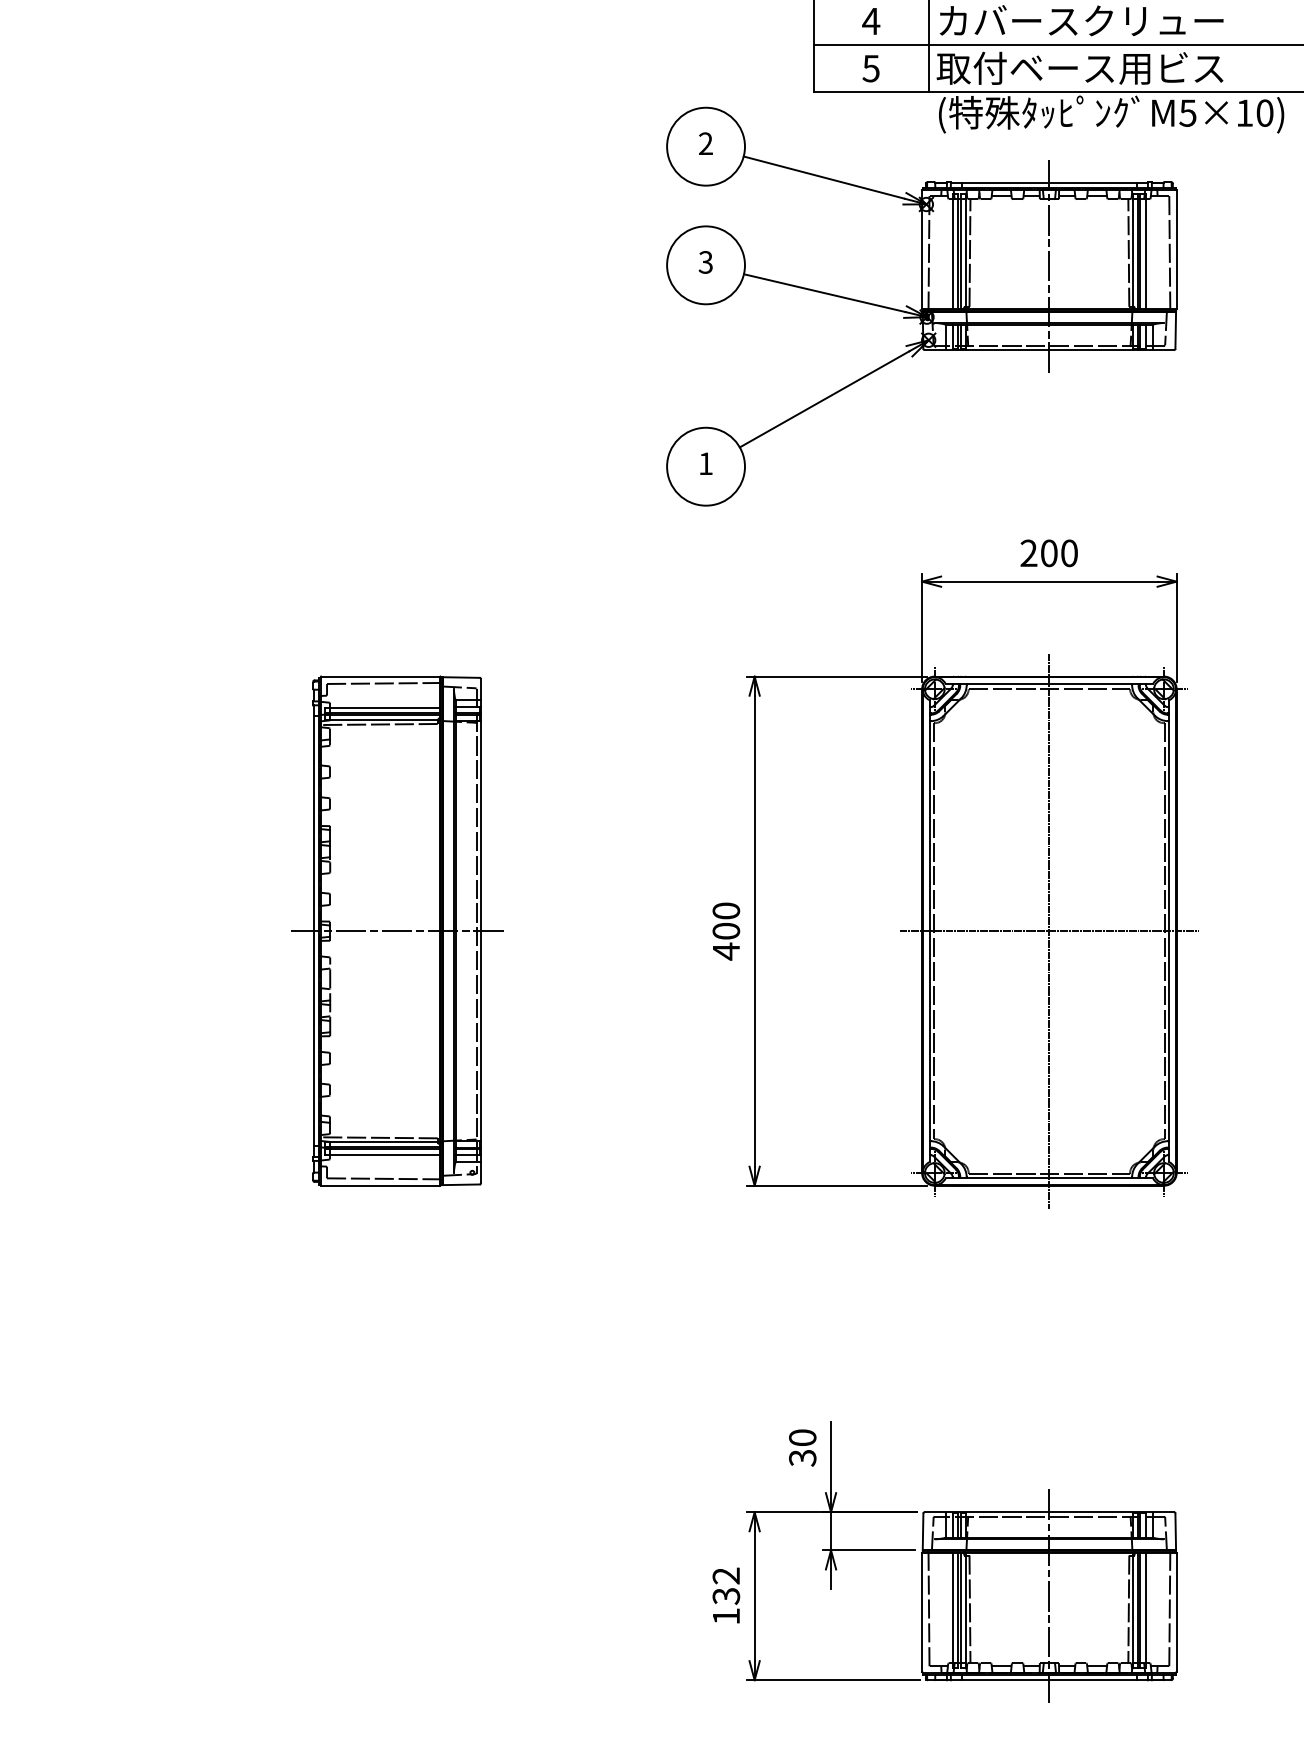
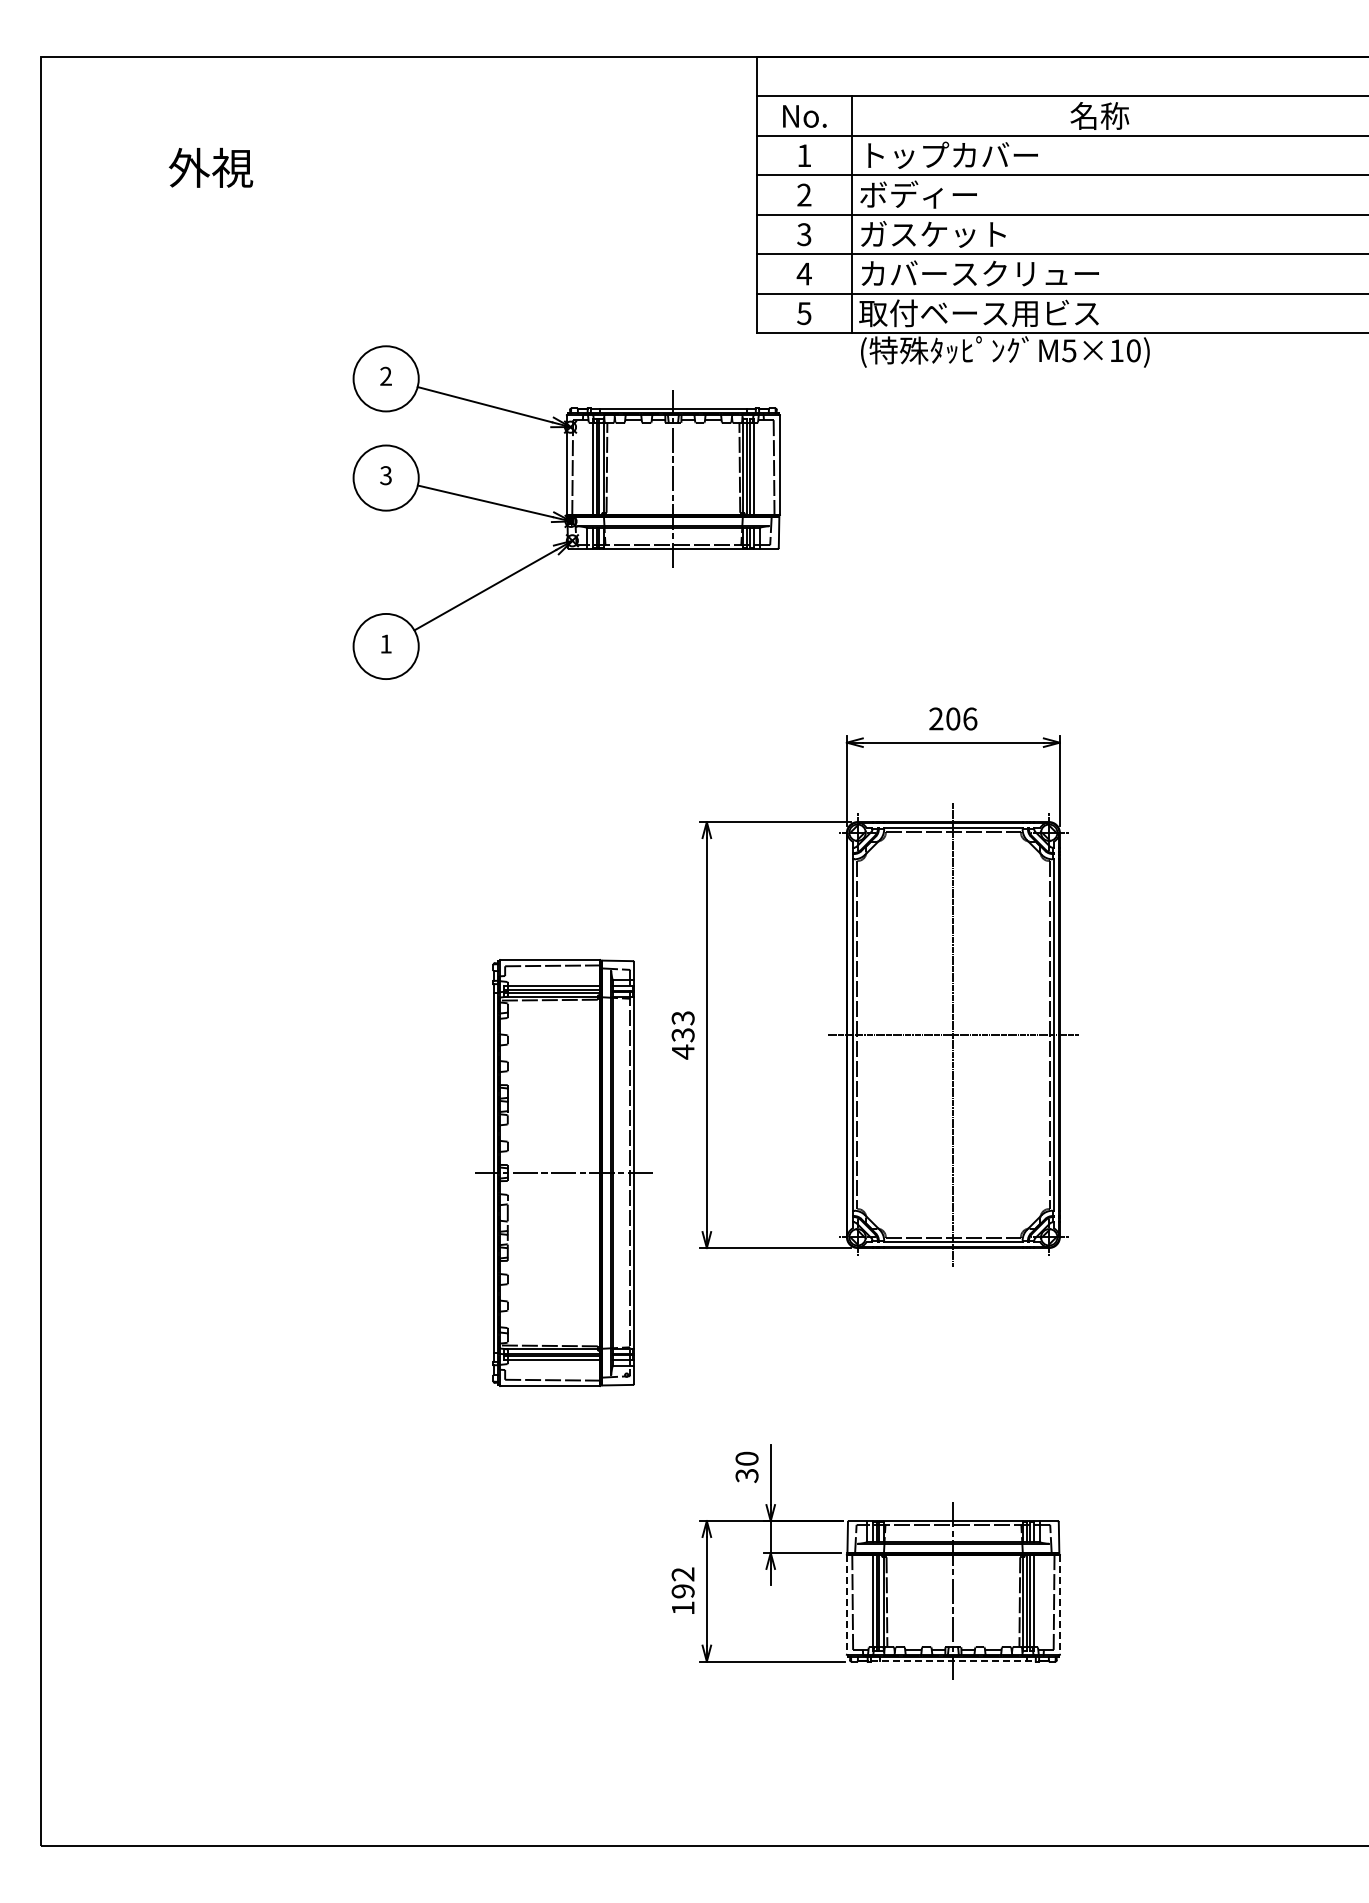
part: (921, 306) -> (566, 512), moved
text: (1069, 552) -> (970, 718), 200 -> 206
text: (725, 920) -> (682, 1026), 400 -> 433
part: (396, 930) -> (563, 1172), moved
text: (726, 1596) -> (683, 1591), 132 -> 192
line: (921, 1611) -> (846, 1604), solid -> dashed
line: (1176, 1611) -> (1059, 1604), solid -> dashed
line: (1049, 1680) -> (953, 1661), solid -> dashed

